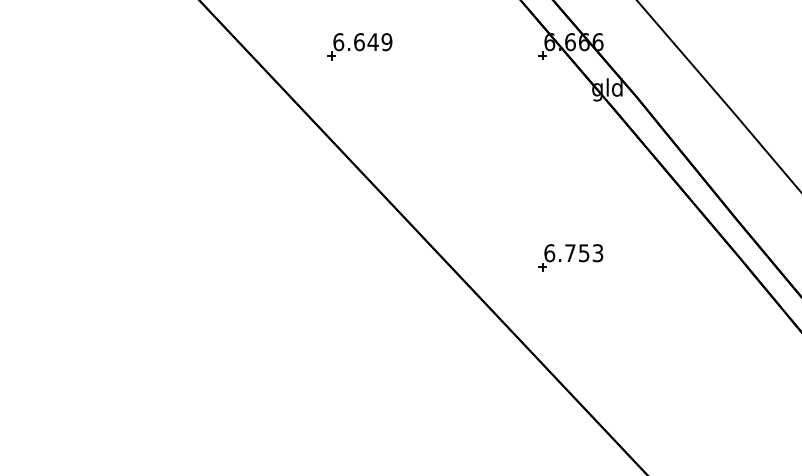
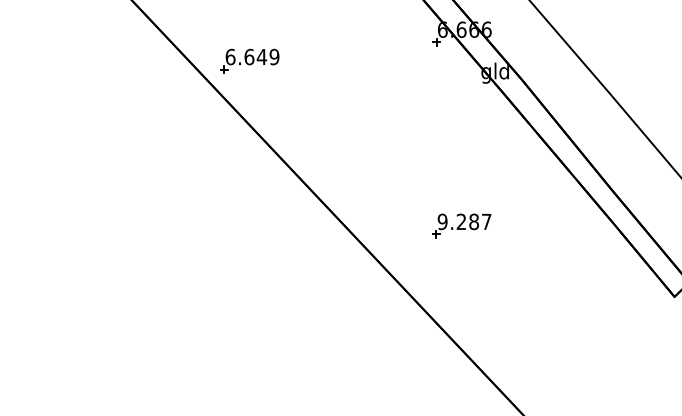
part: (359, 46) -> (249, 61), moved
text: (573, 253) -> (464, 222), 6.753 -> 9.287

